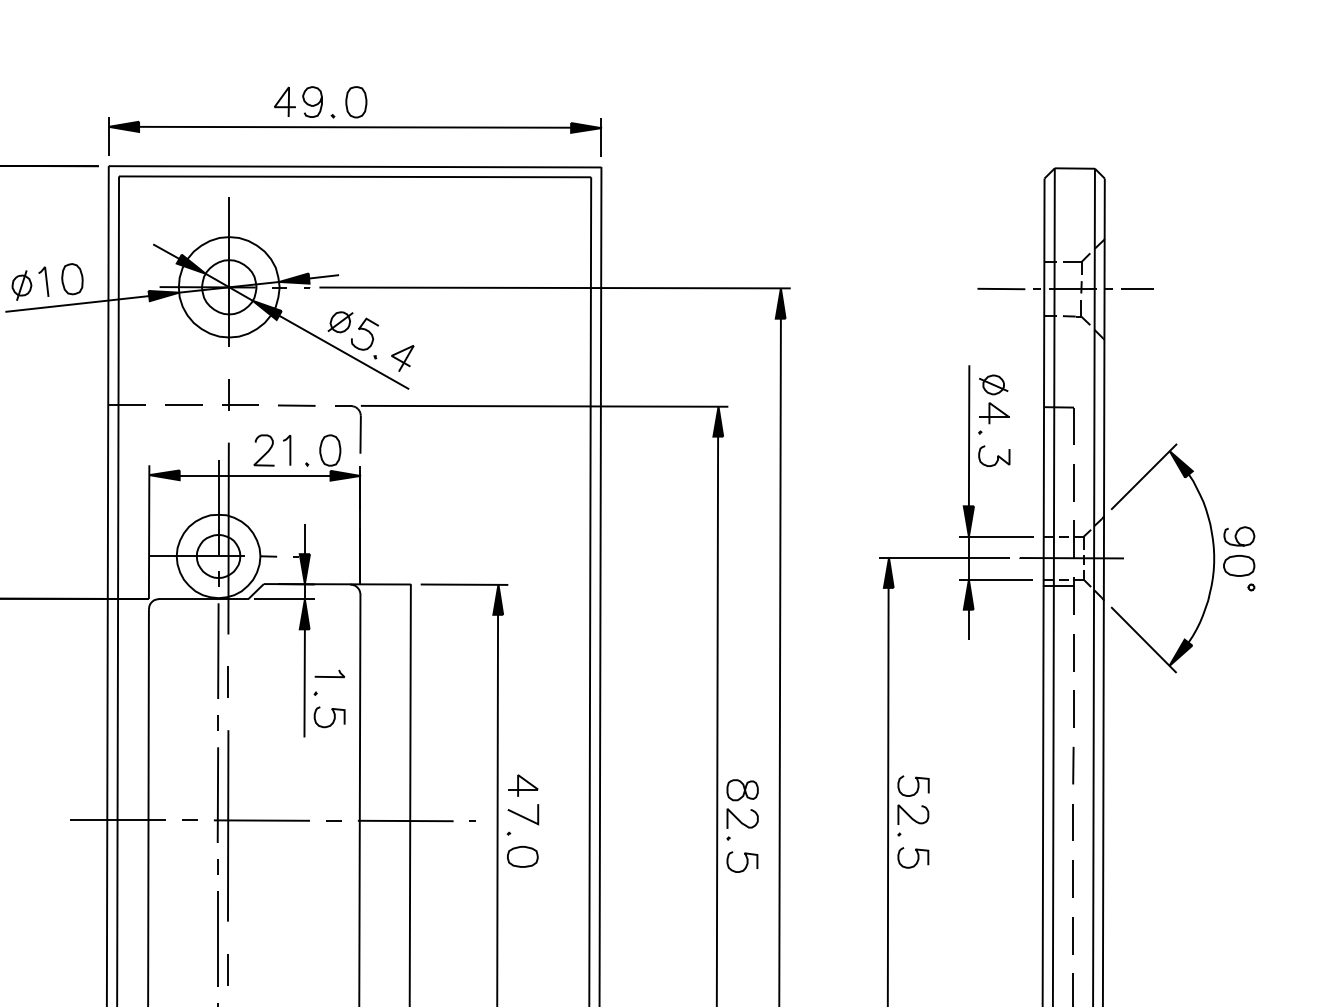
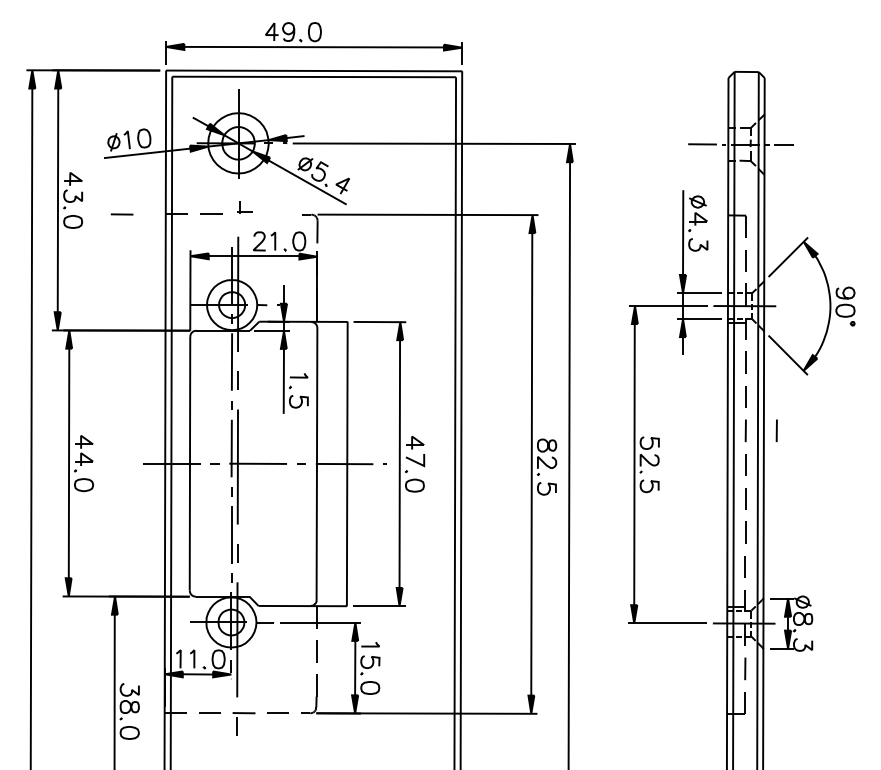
part: (240, 394) -> (245, 207), size x0.7
line: (295, 405) -> (121, 214), moved
line: (1124, 765) -> (776, 430), added

